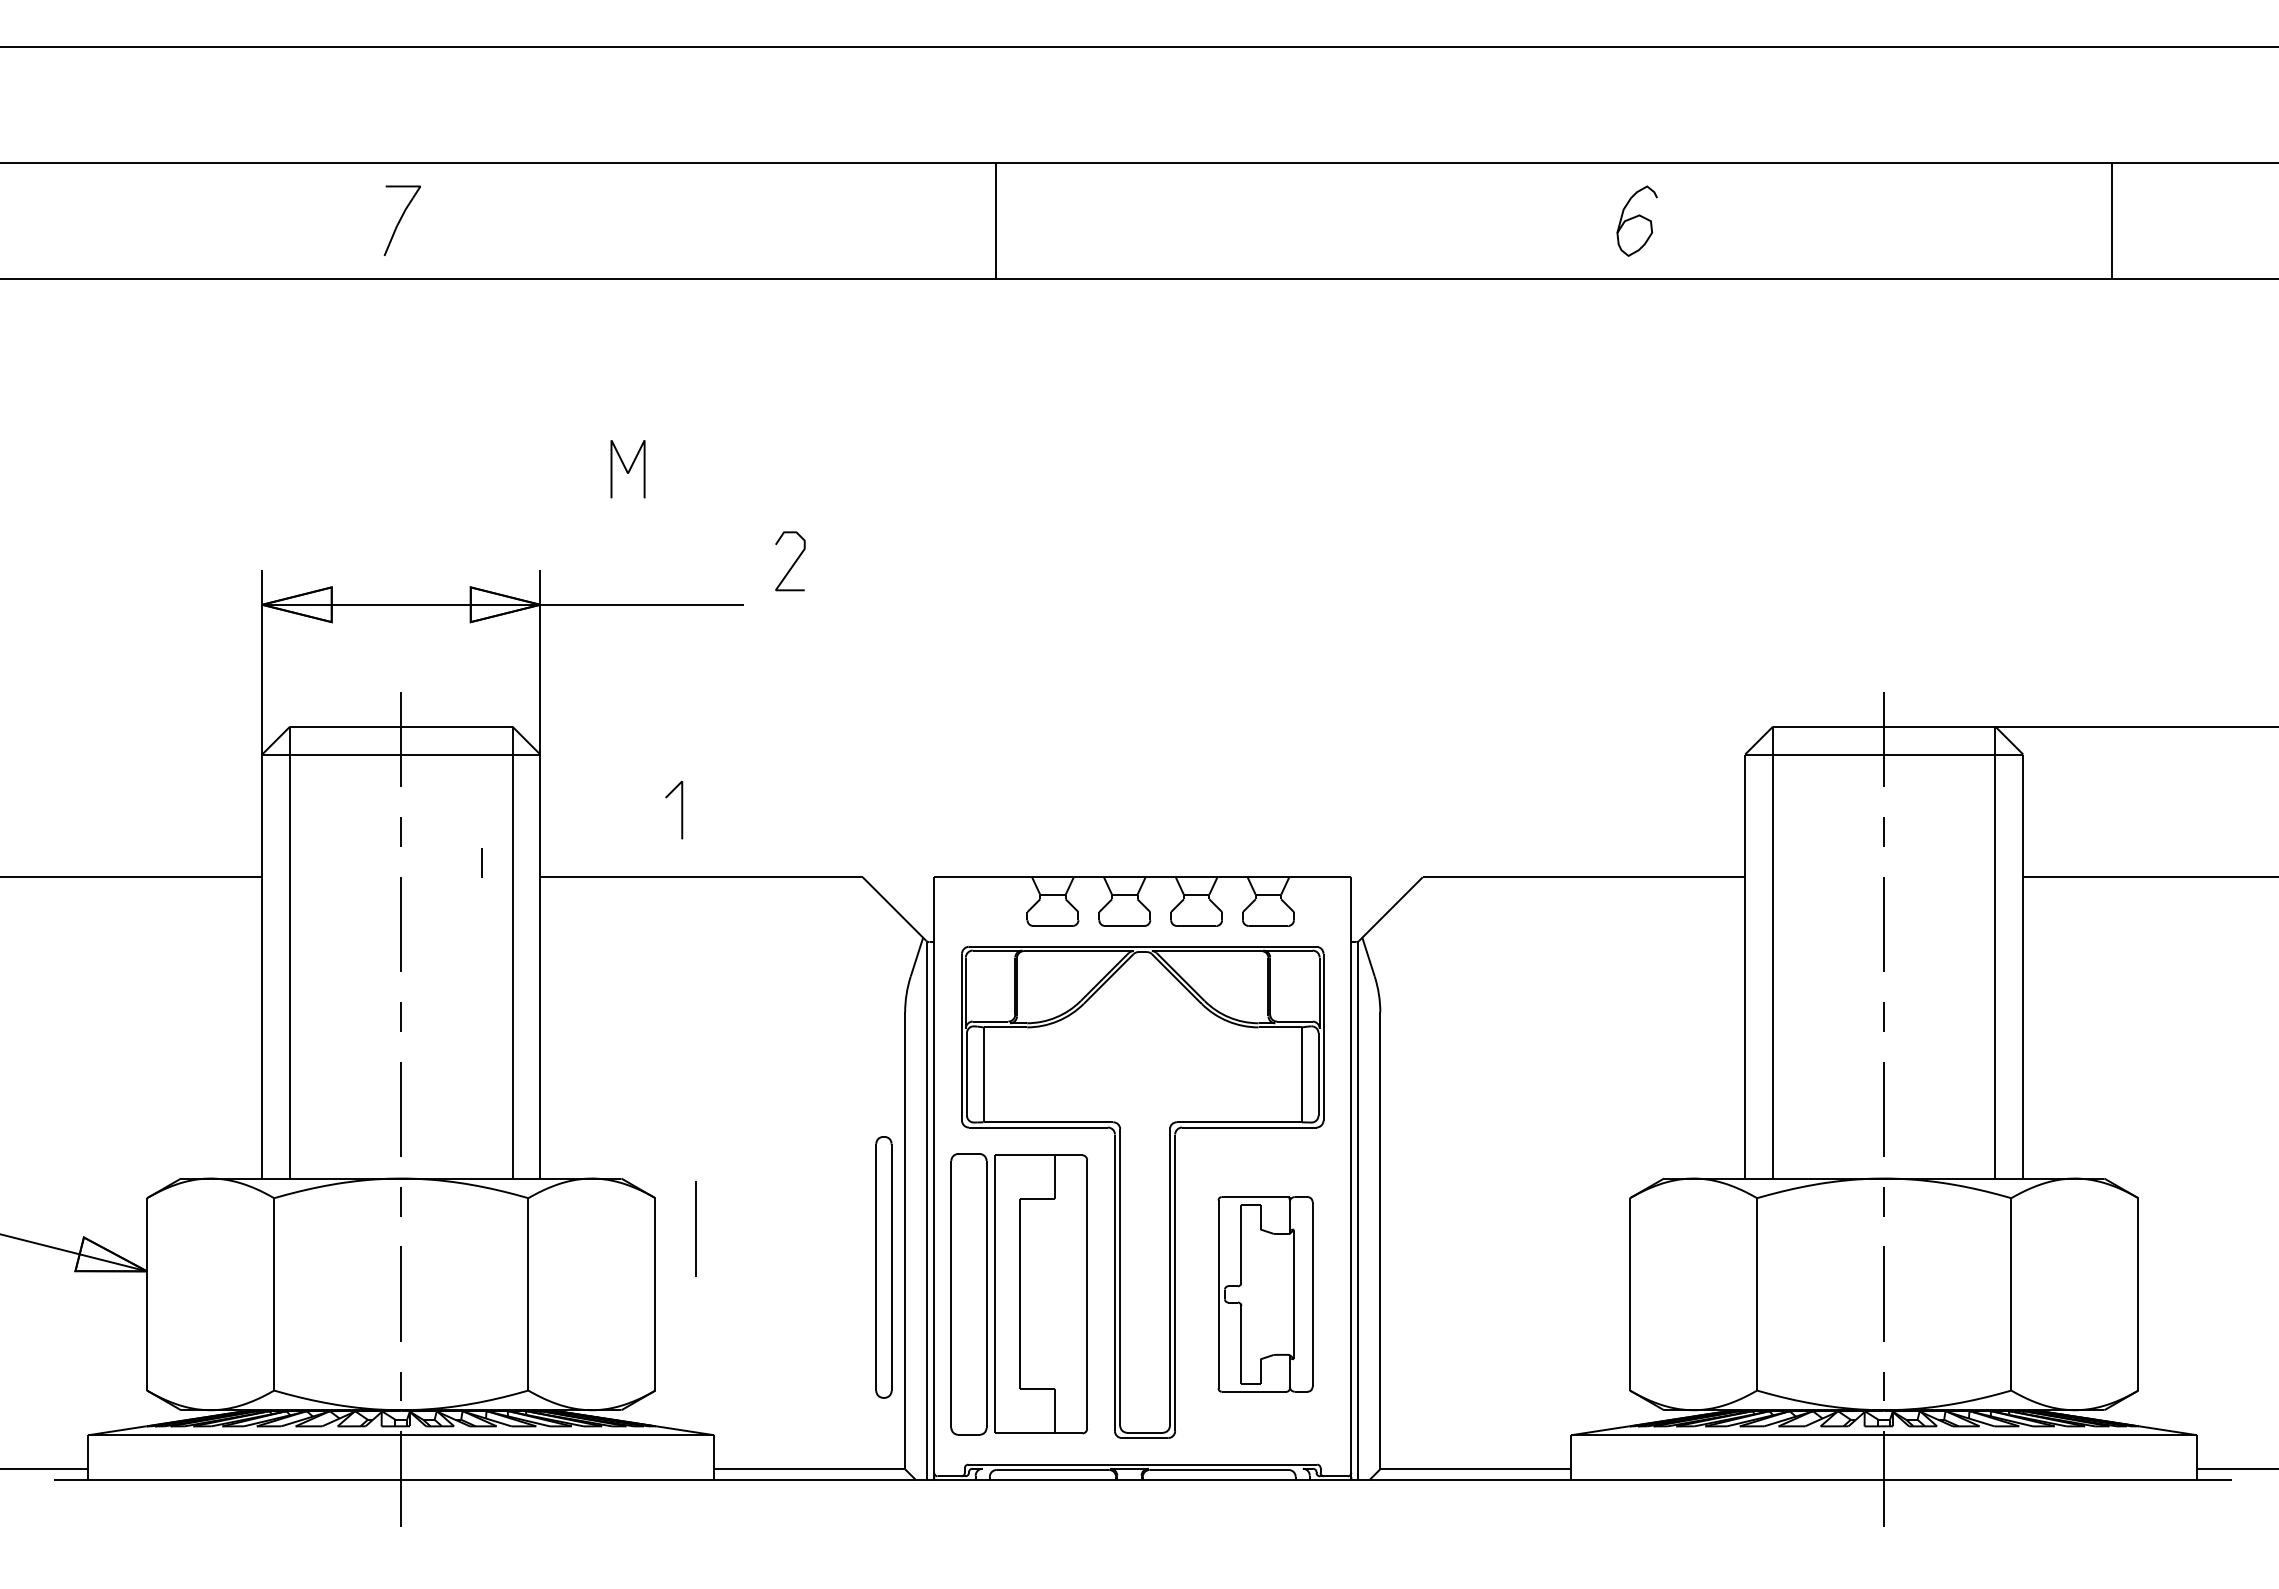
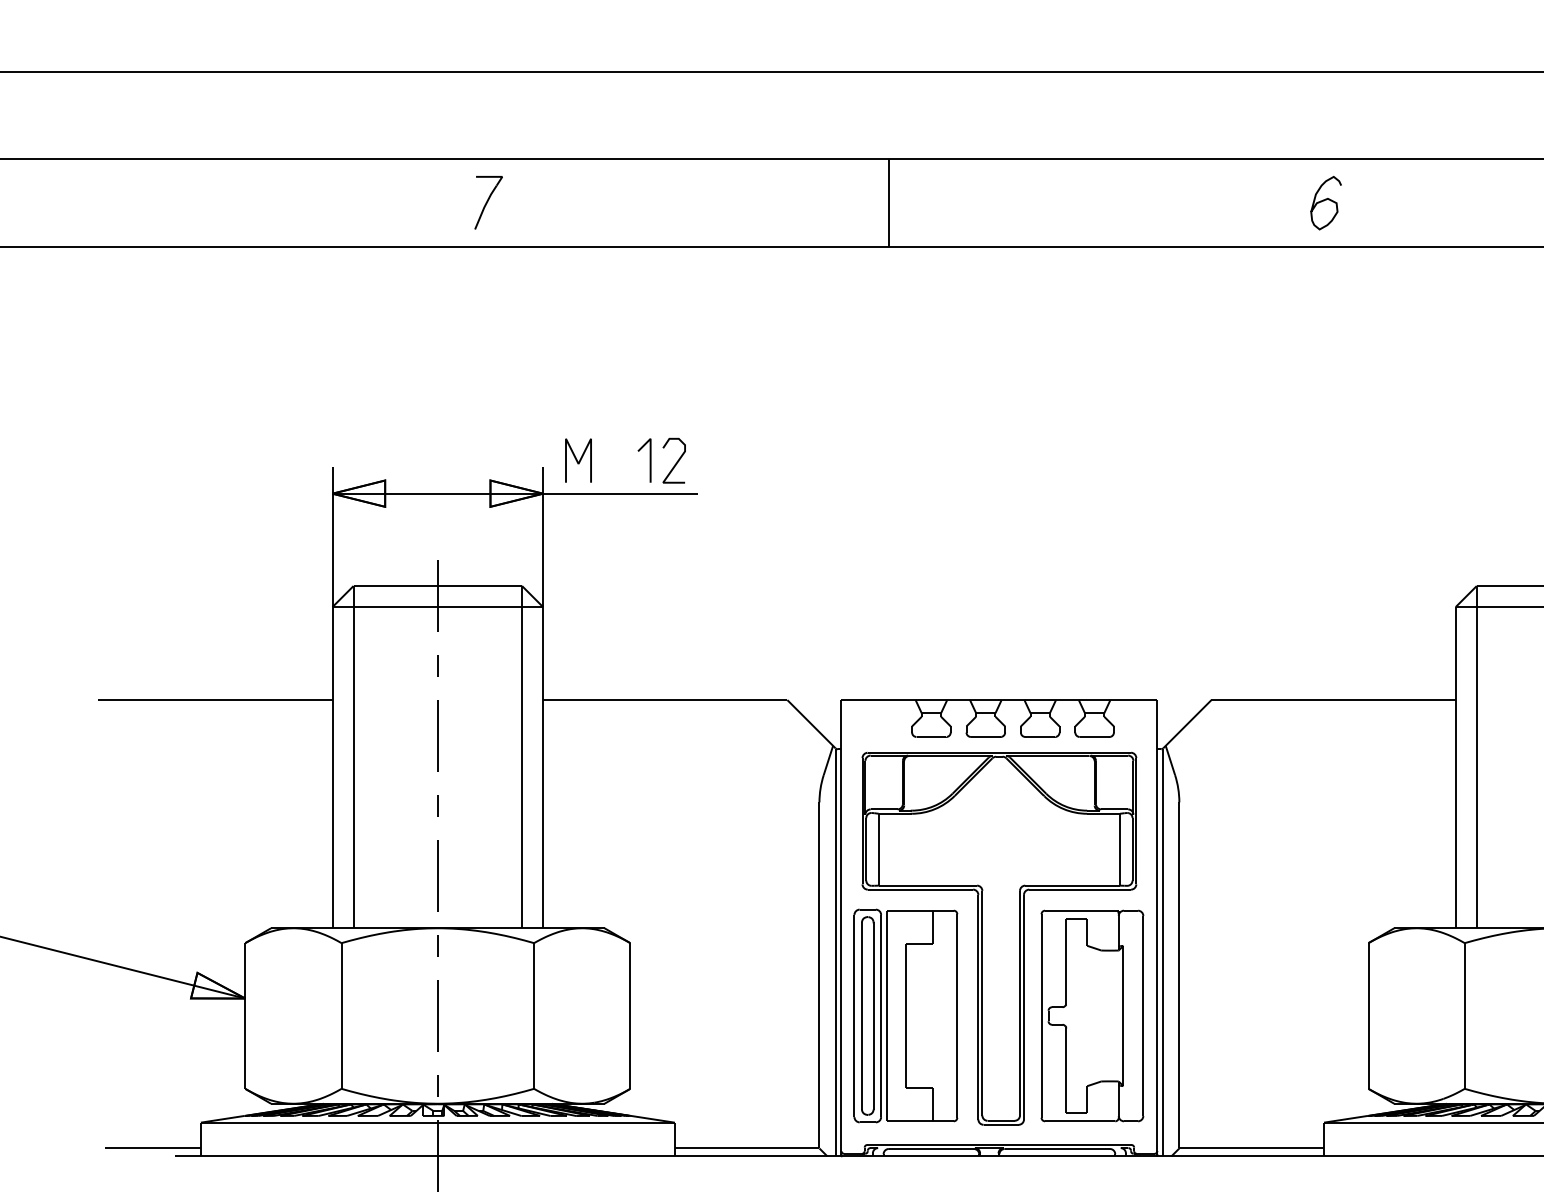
curve: (1634, 218) -> (1324, 201), moved
part: (401, 220) -> (487, 202), moved
line: (627, 469) -> (578, 460), moved
curve: (793, 563) -> (676, 462), moved
line: (681, 809) -> (650, 460), moved
line: (481, 862) -> (498, 688), removed
line: (695, 1228) -> (660, 966), removed
part: (883, 1267) -> (867, 1016), moved
part: (1265, 1294) -> (1092, 1016), size x1.43

